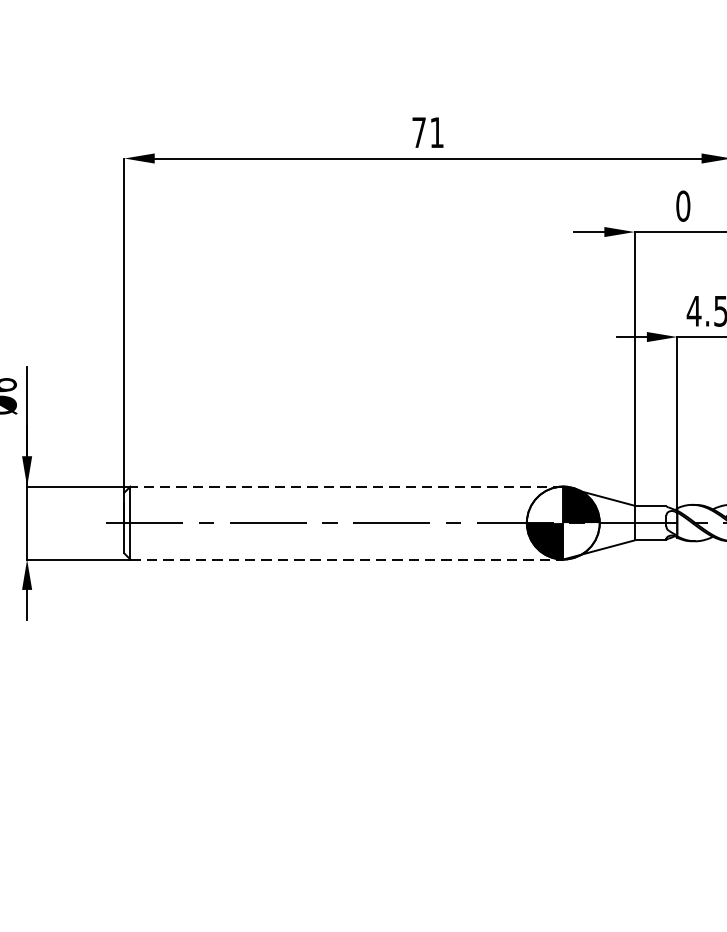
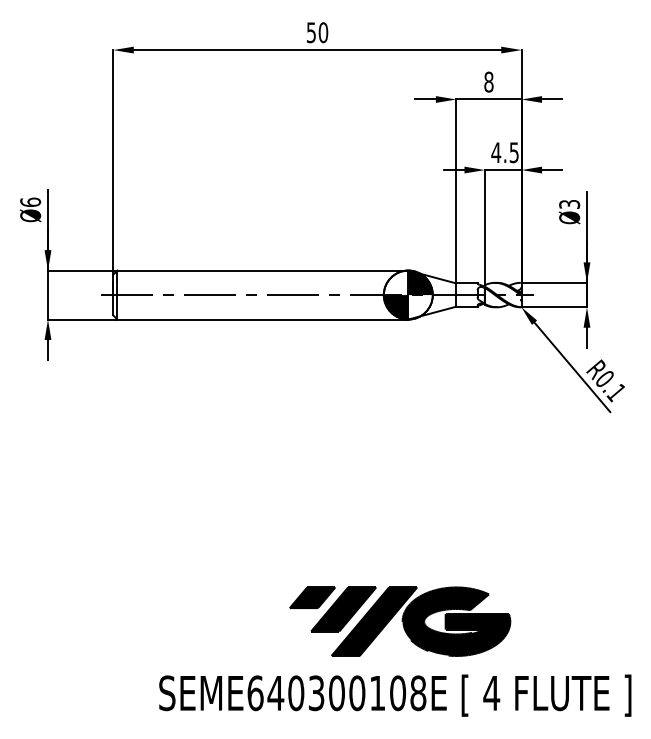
text: (428, 132) -> (317, 32), 71 -> 50
text: (682, 206) -> (488, 82), 0 -> 8
line: (346, 486) -> (262, 270), dashed -> solid
line: (347, 559) -> (263, 319), dashed -> solid

